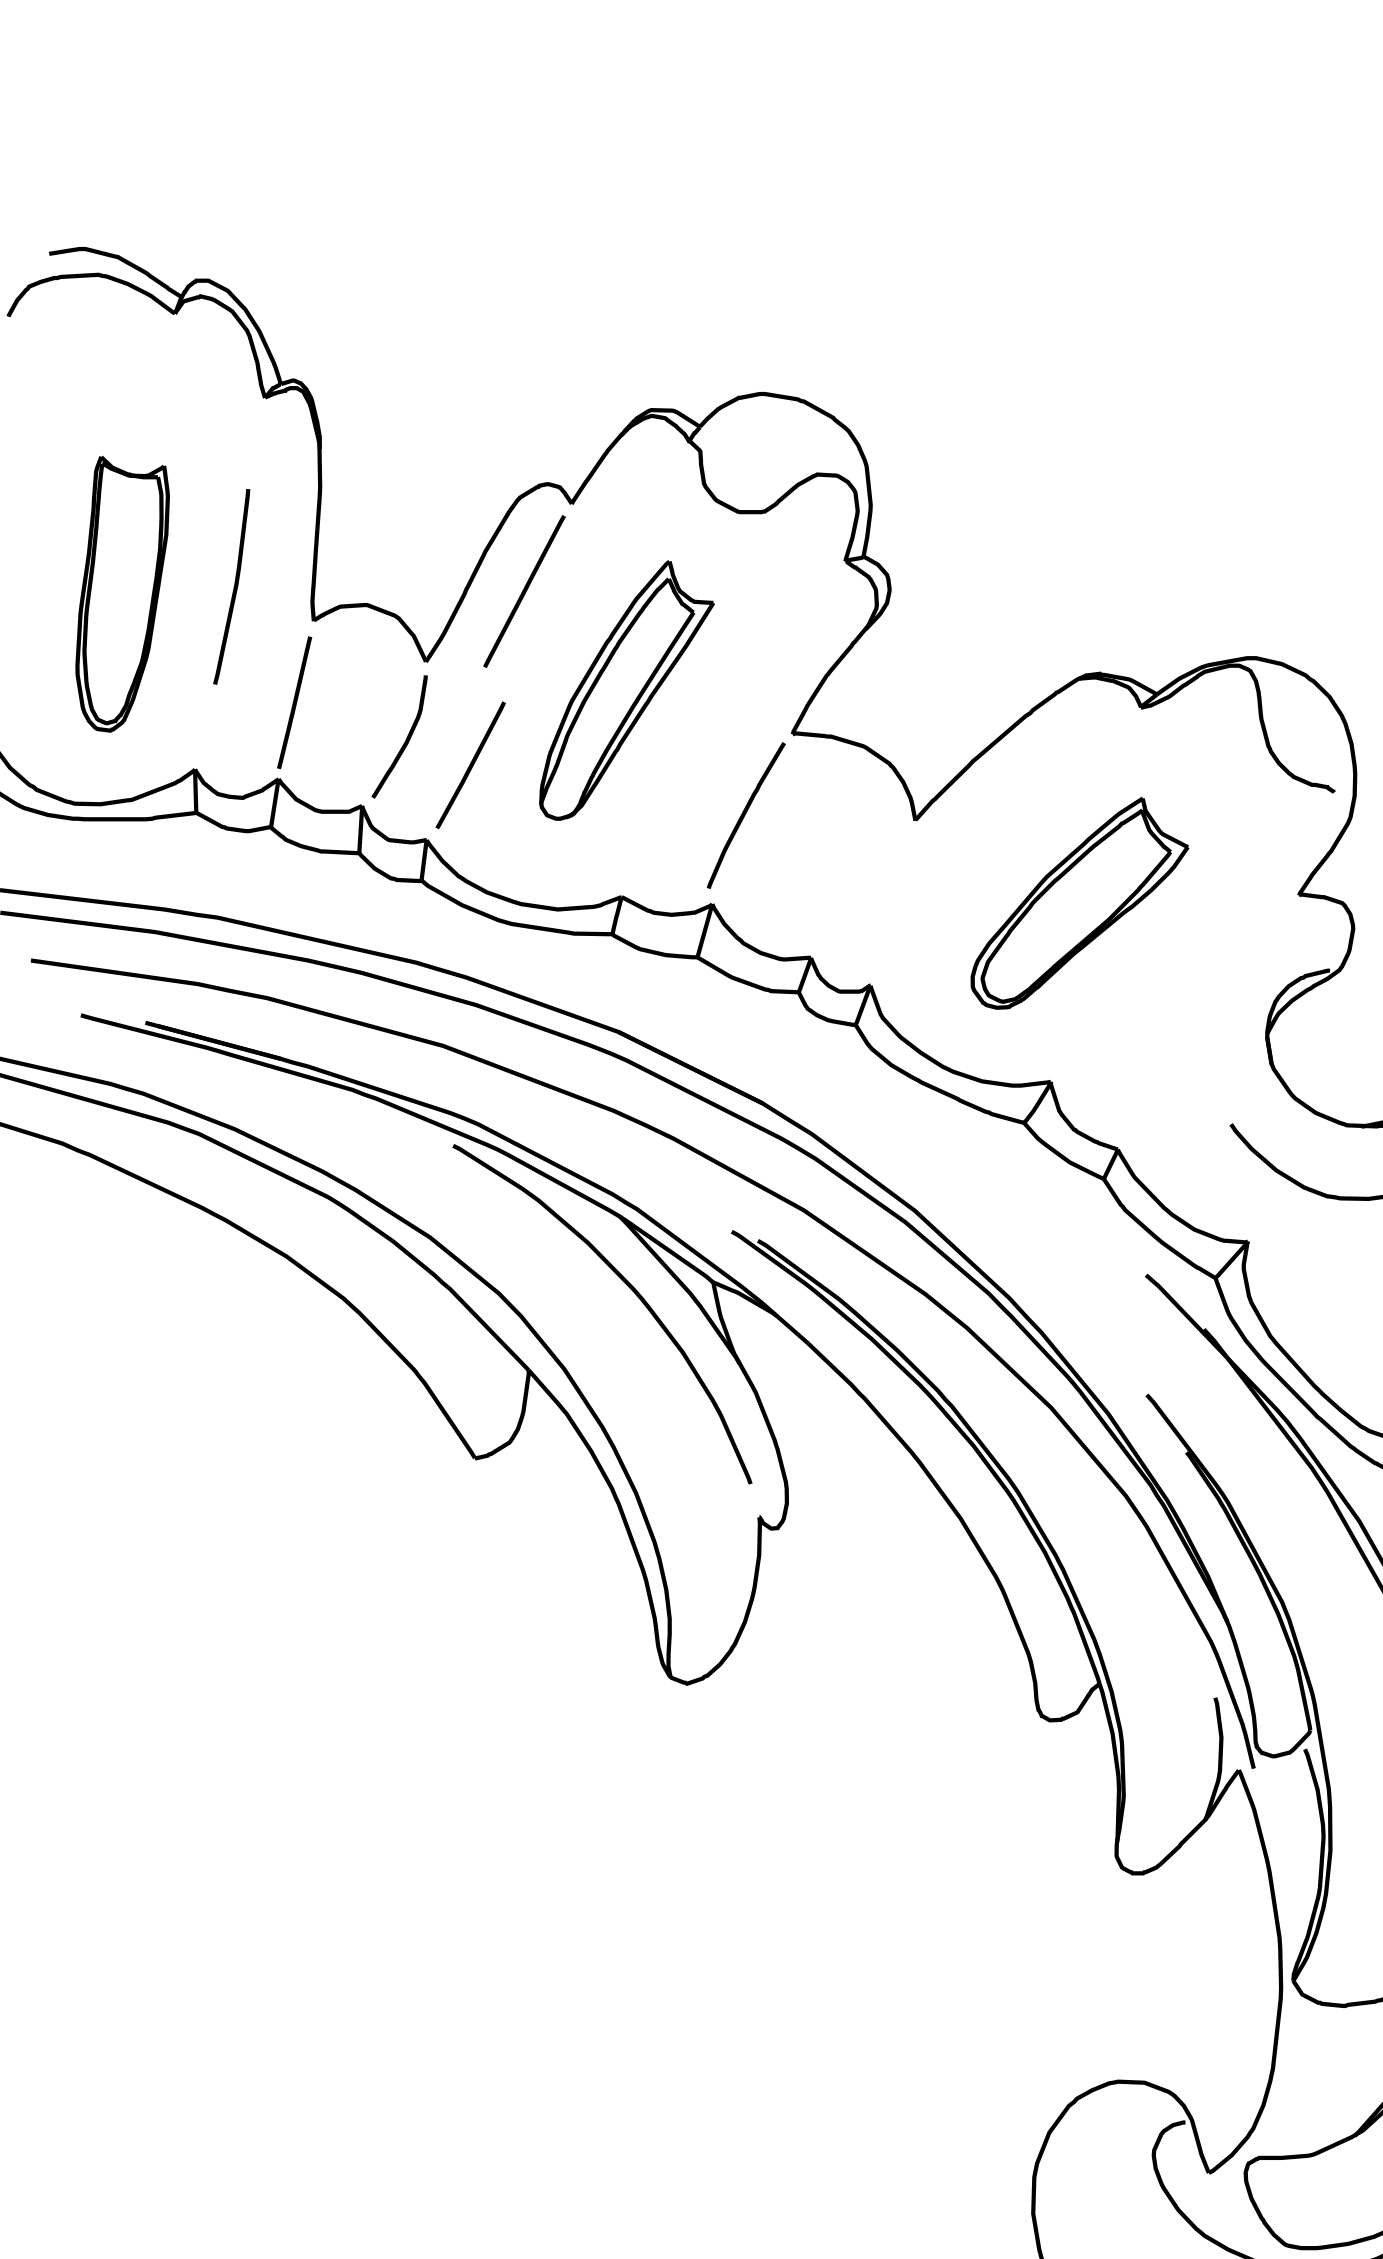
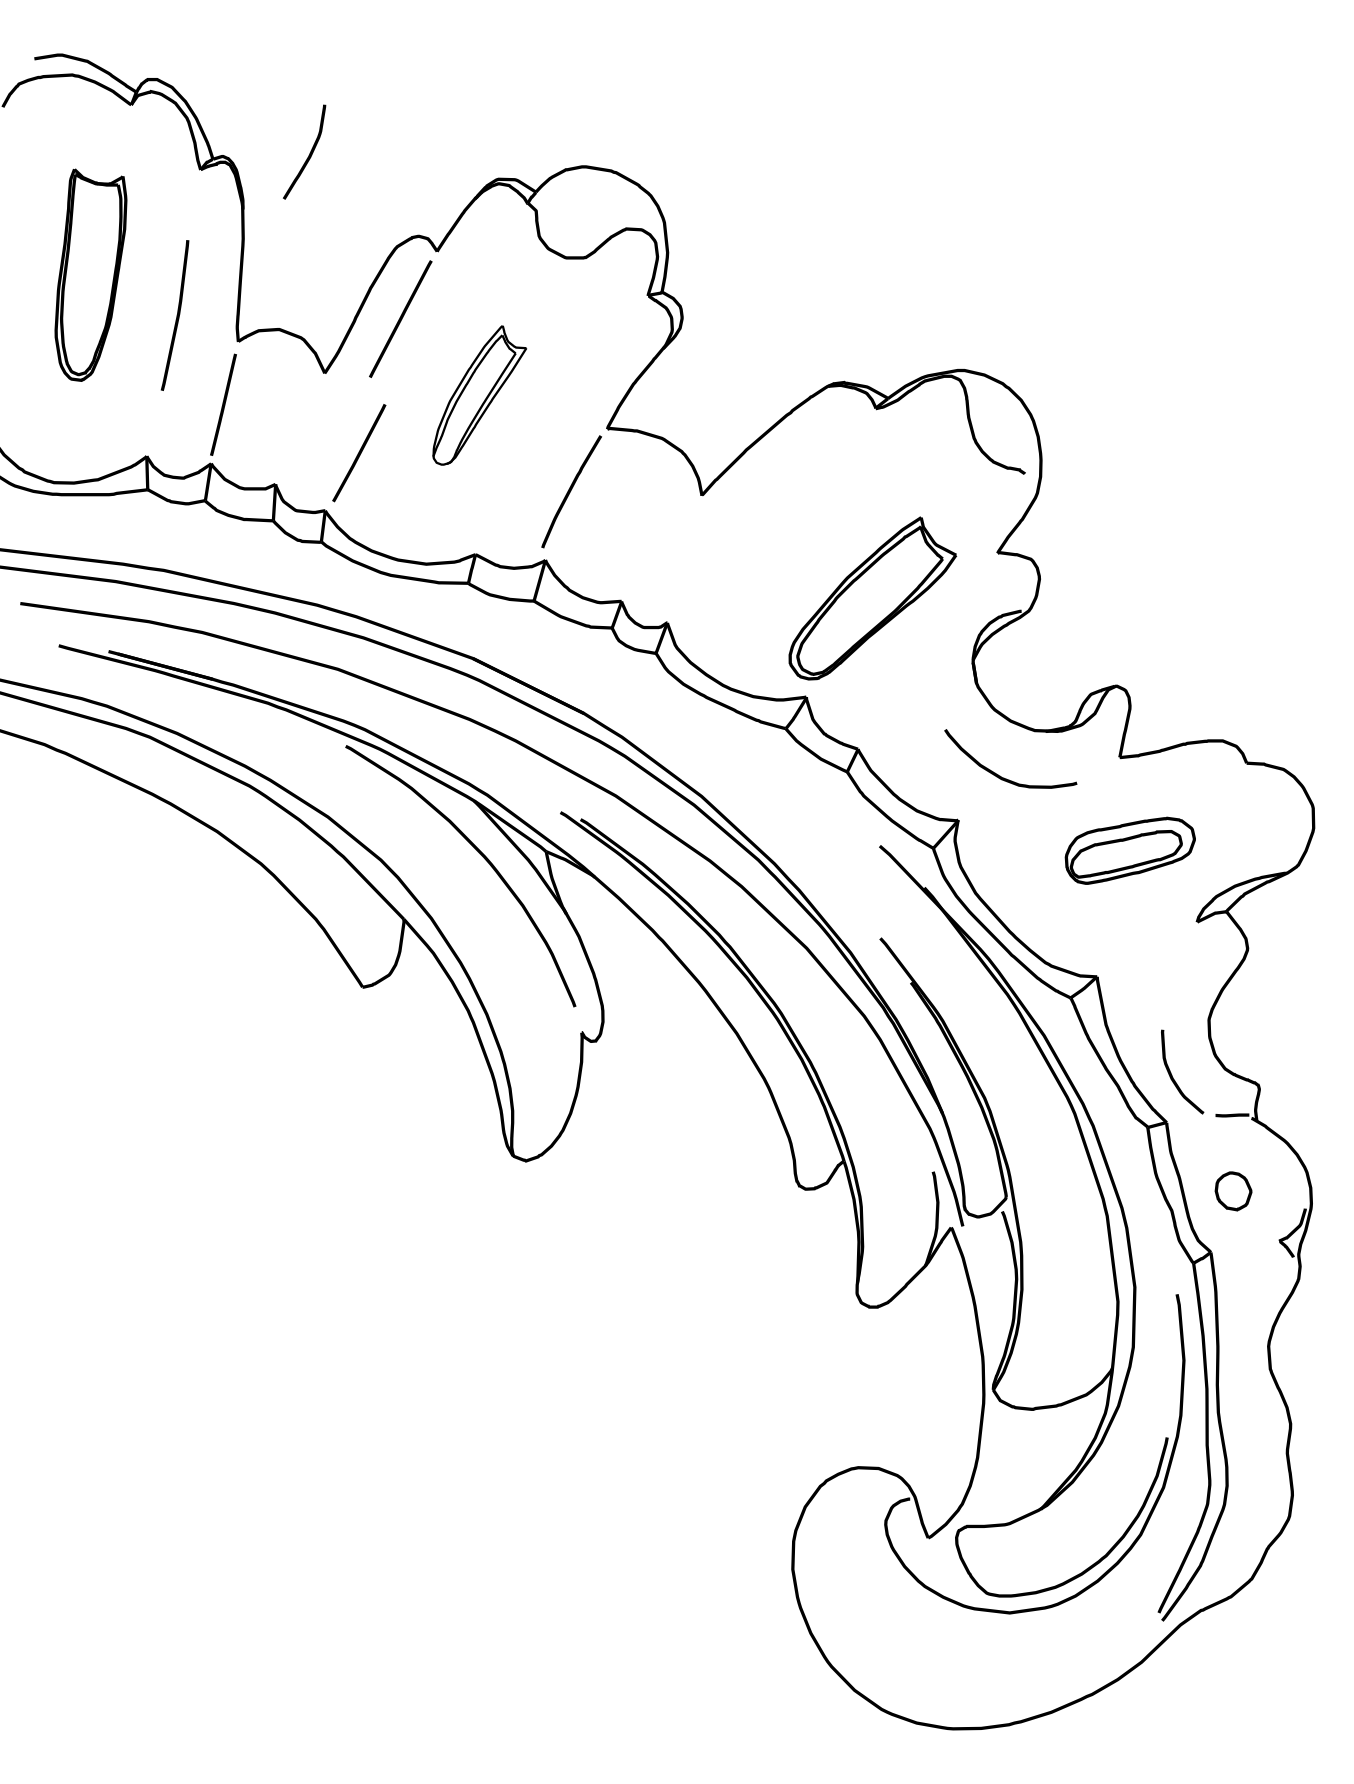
part: (122, 593) -> (90, 274), moved
part: (626, 690) -> (479, 395), size x0.7
curve: (406, 738) -> (309, 153), moved
part: (1079, 903) -> (872, 598), moved

